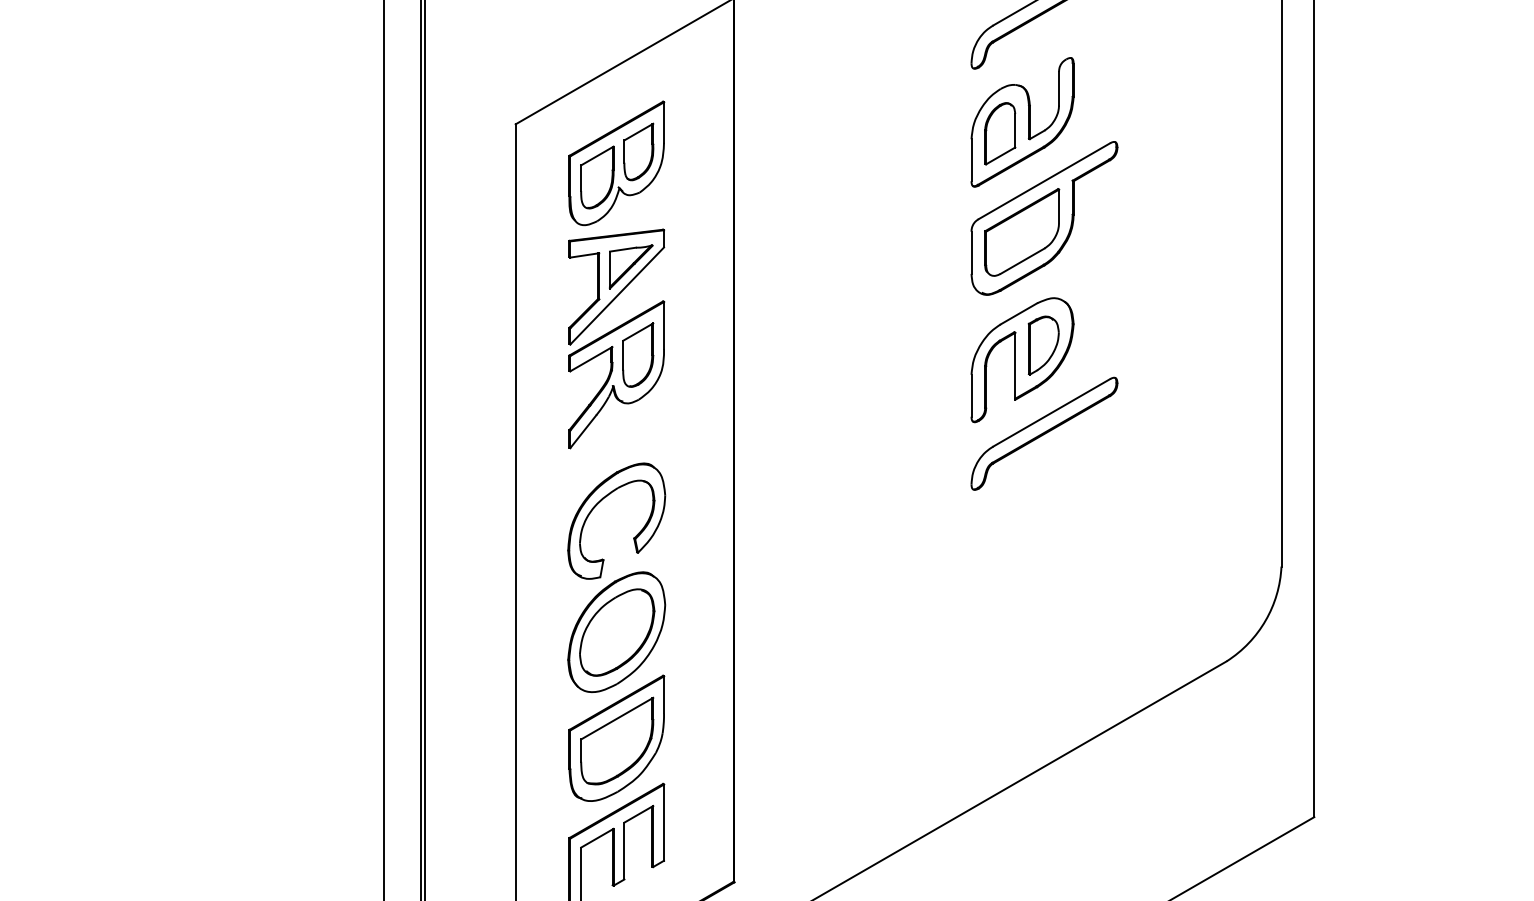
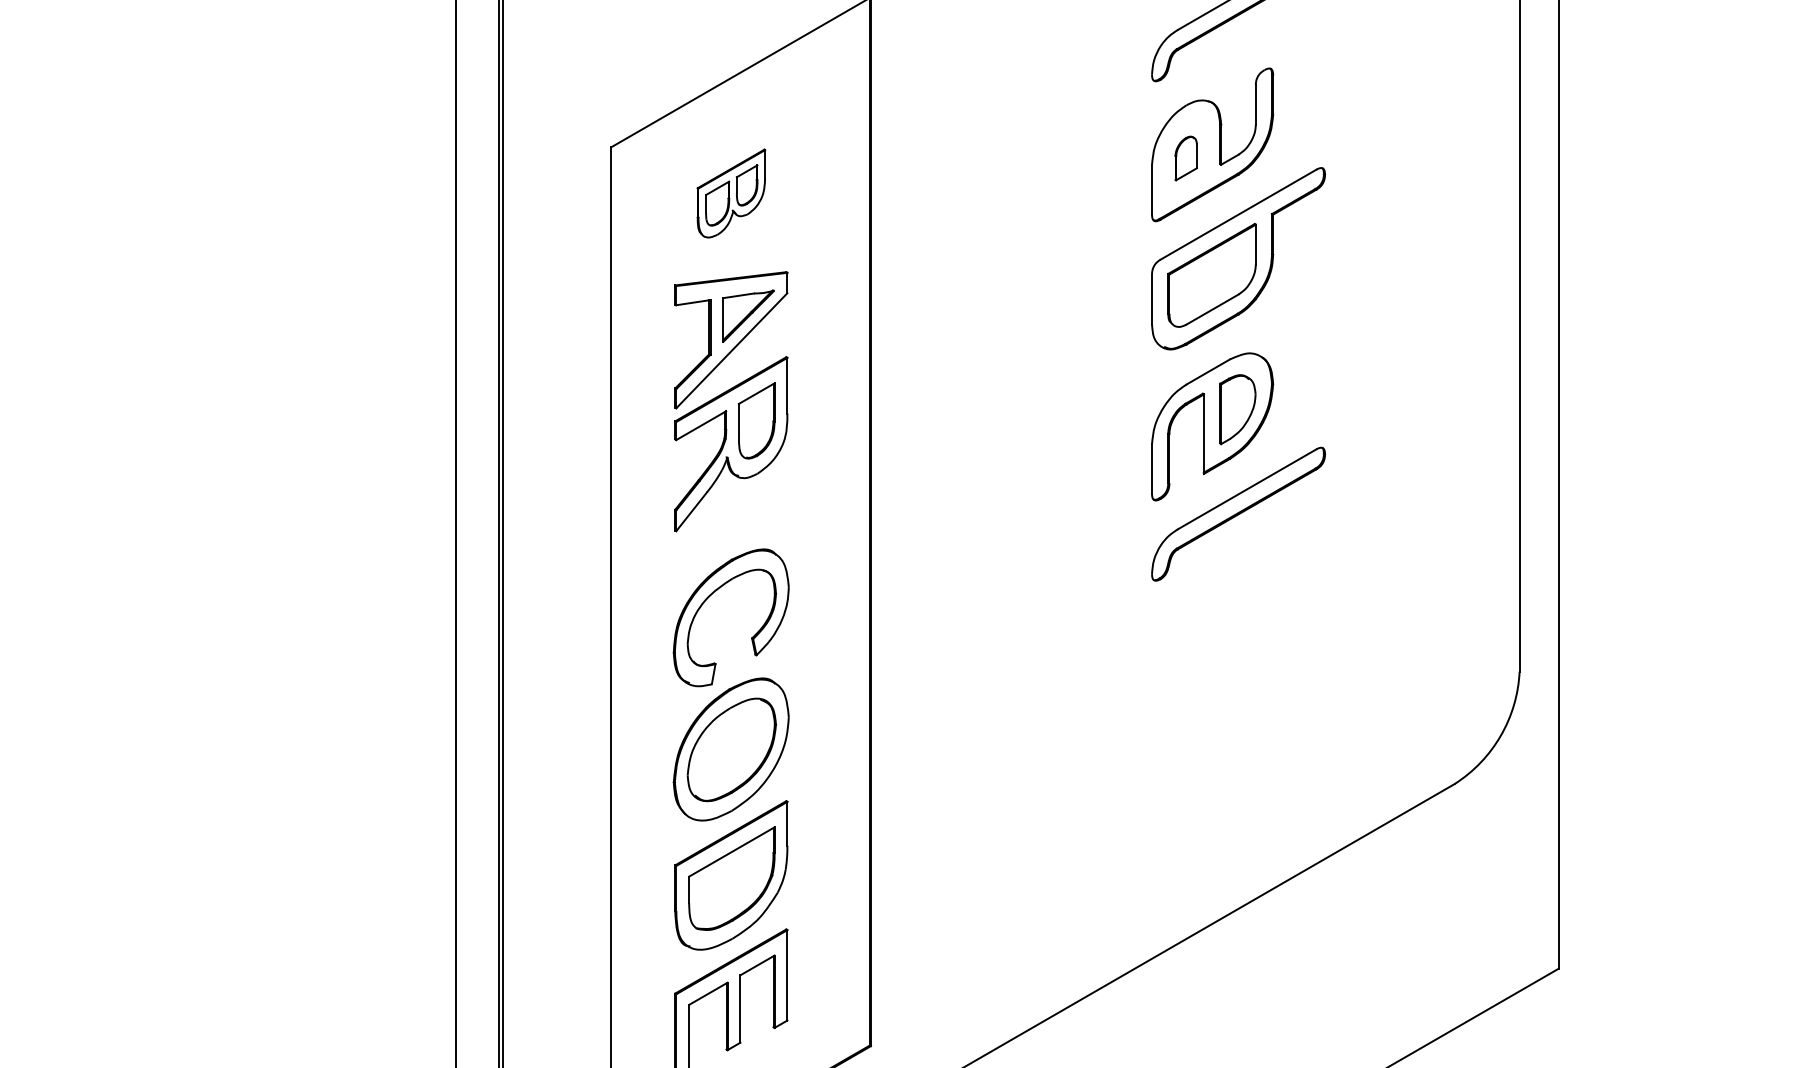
part: (1000, 133) -> (1186, 158), size x0.6
part: (616, 163) -> (731, 193), size x0.6

